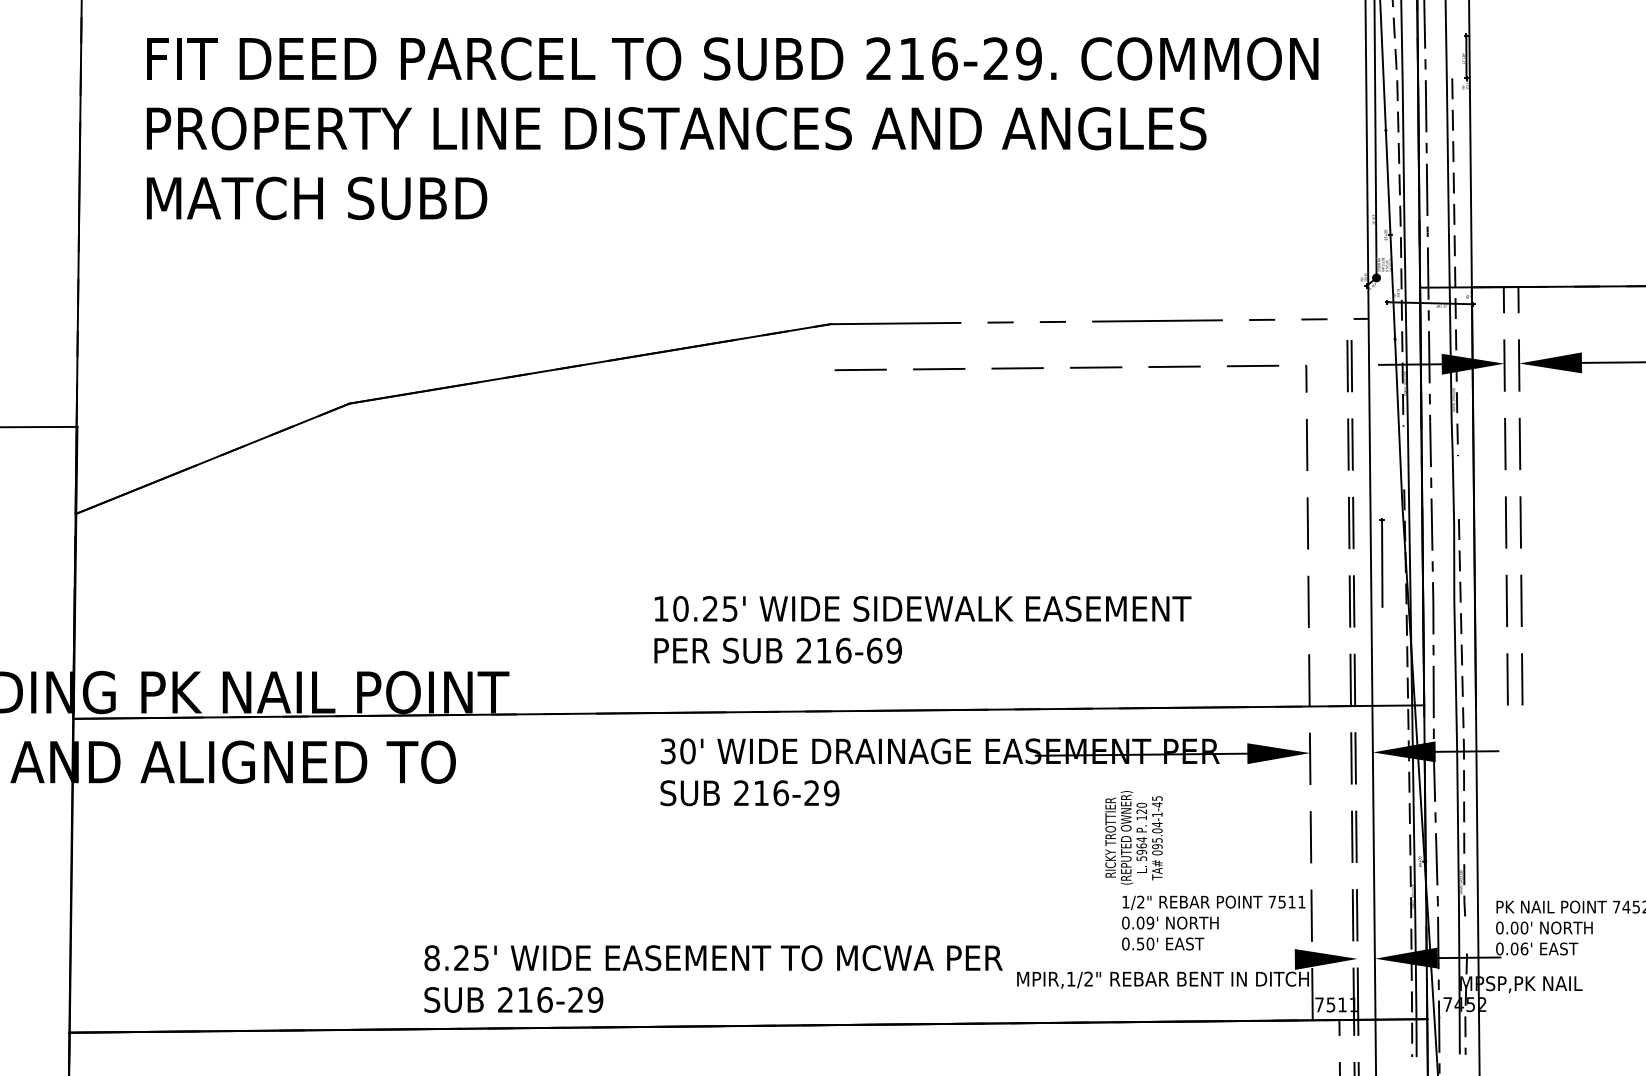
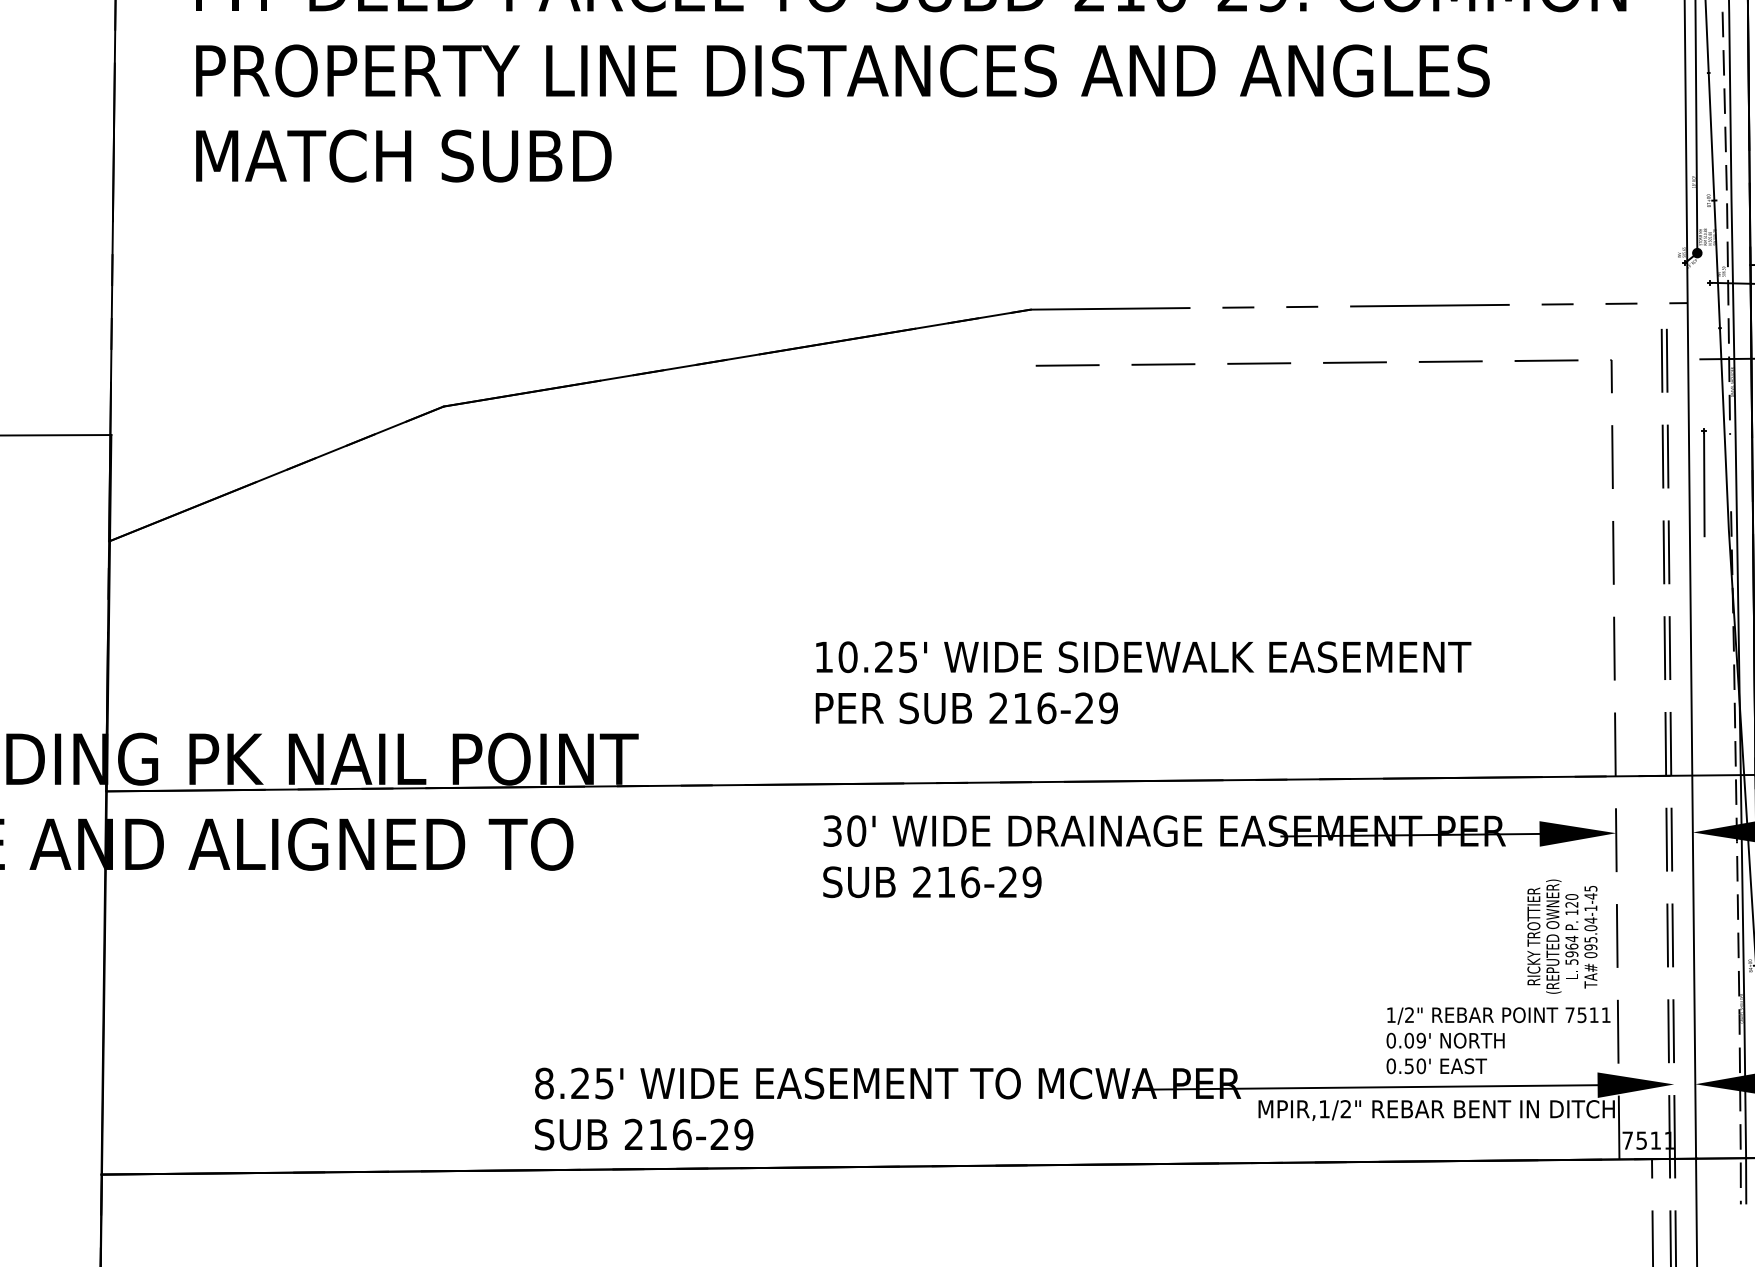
part: (1381, 562) -> (1703, 482), moved
text: (874, 650) -> (1084, 707), 216-69 -> 216-29
text: (1133, 837) -> (1561, 936), moved
line: (1104, 961) -> (1365, 1087), added

